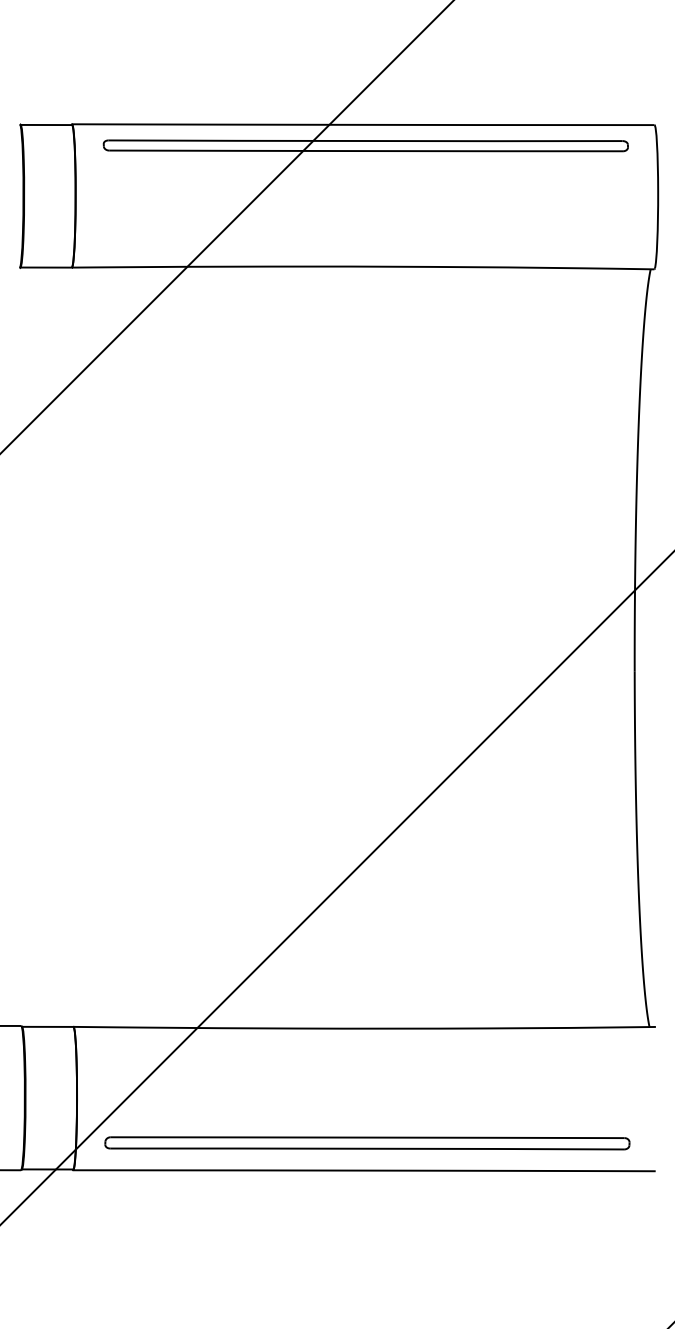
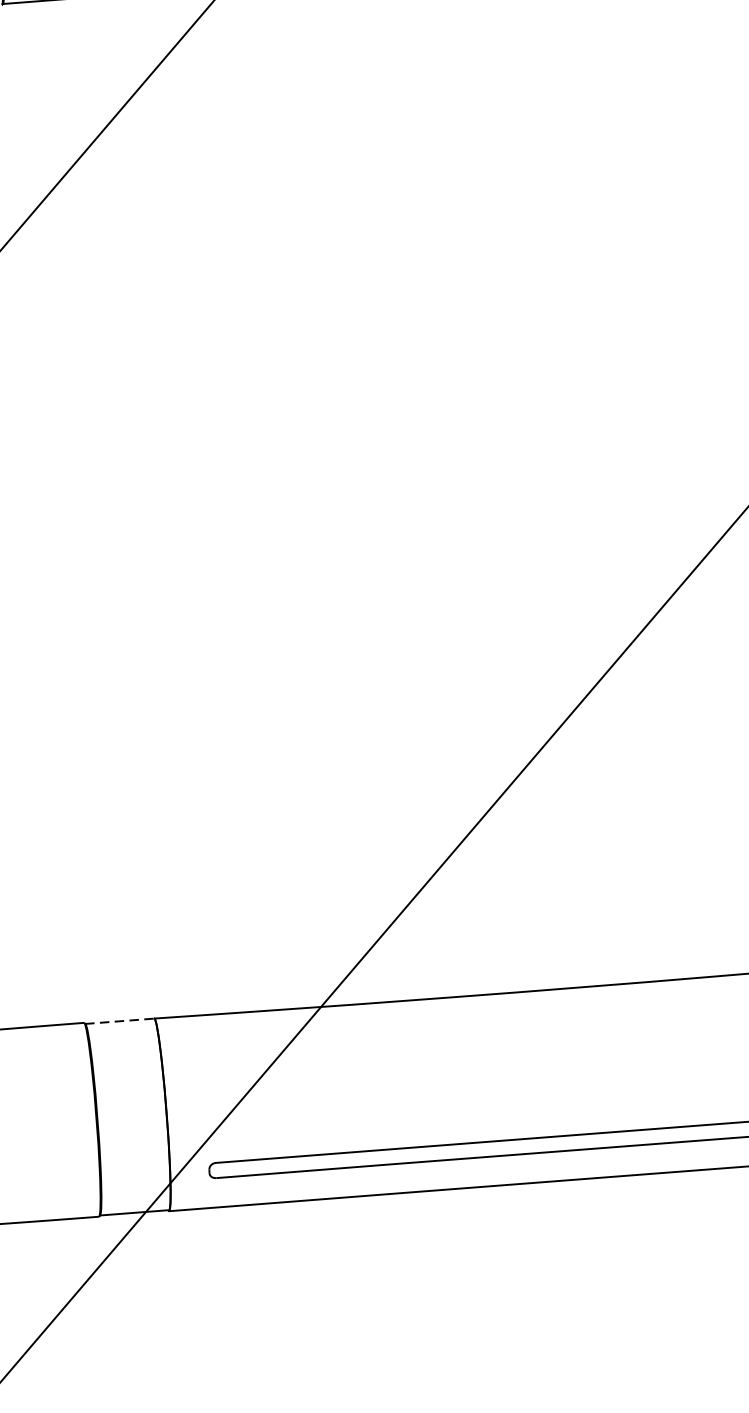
line: (47, 1026) -> (119, 1020), solid -> dashed

